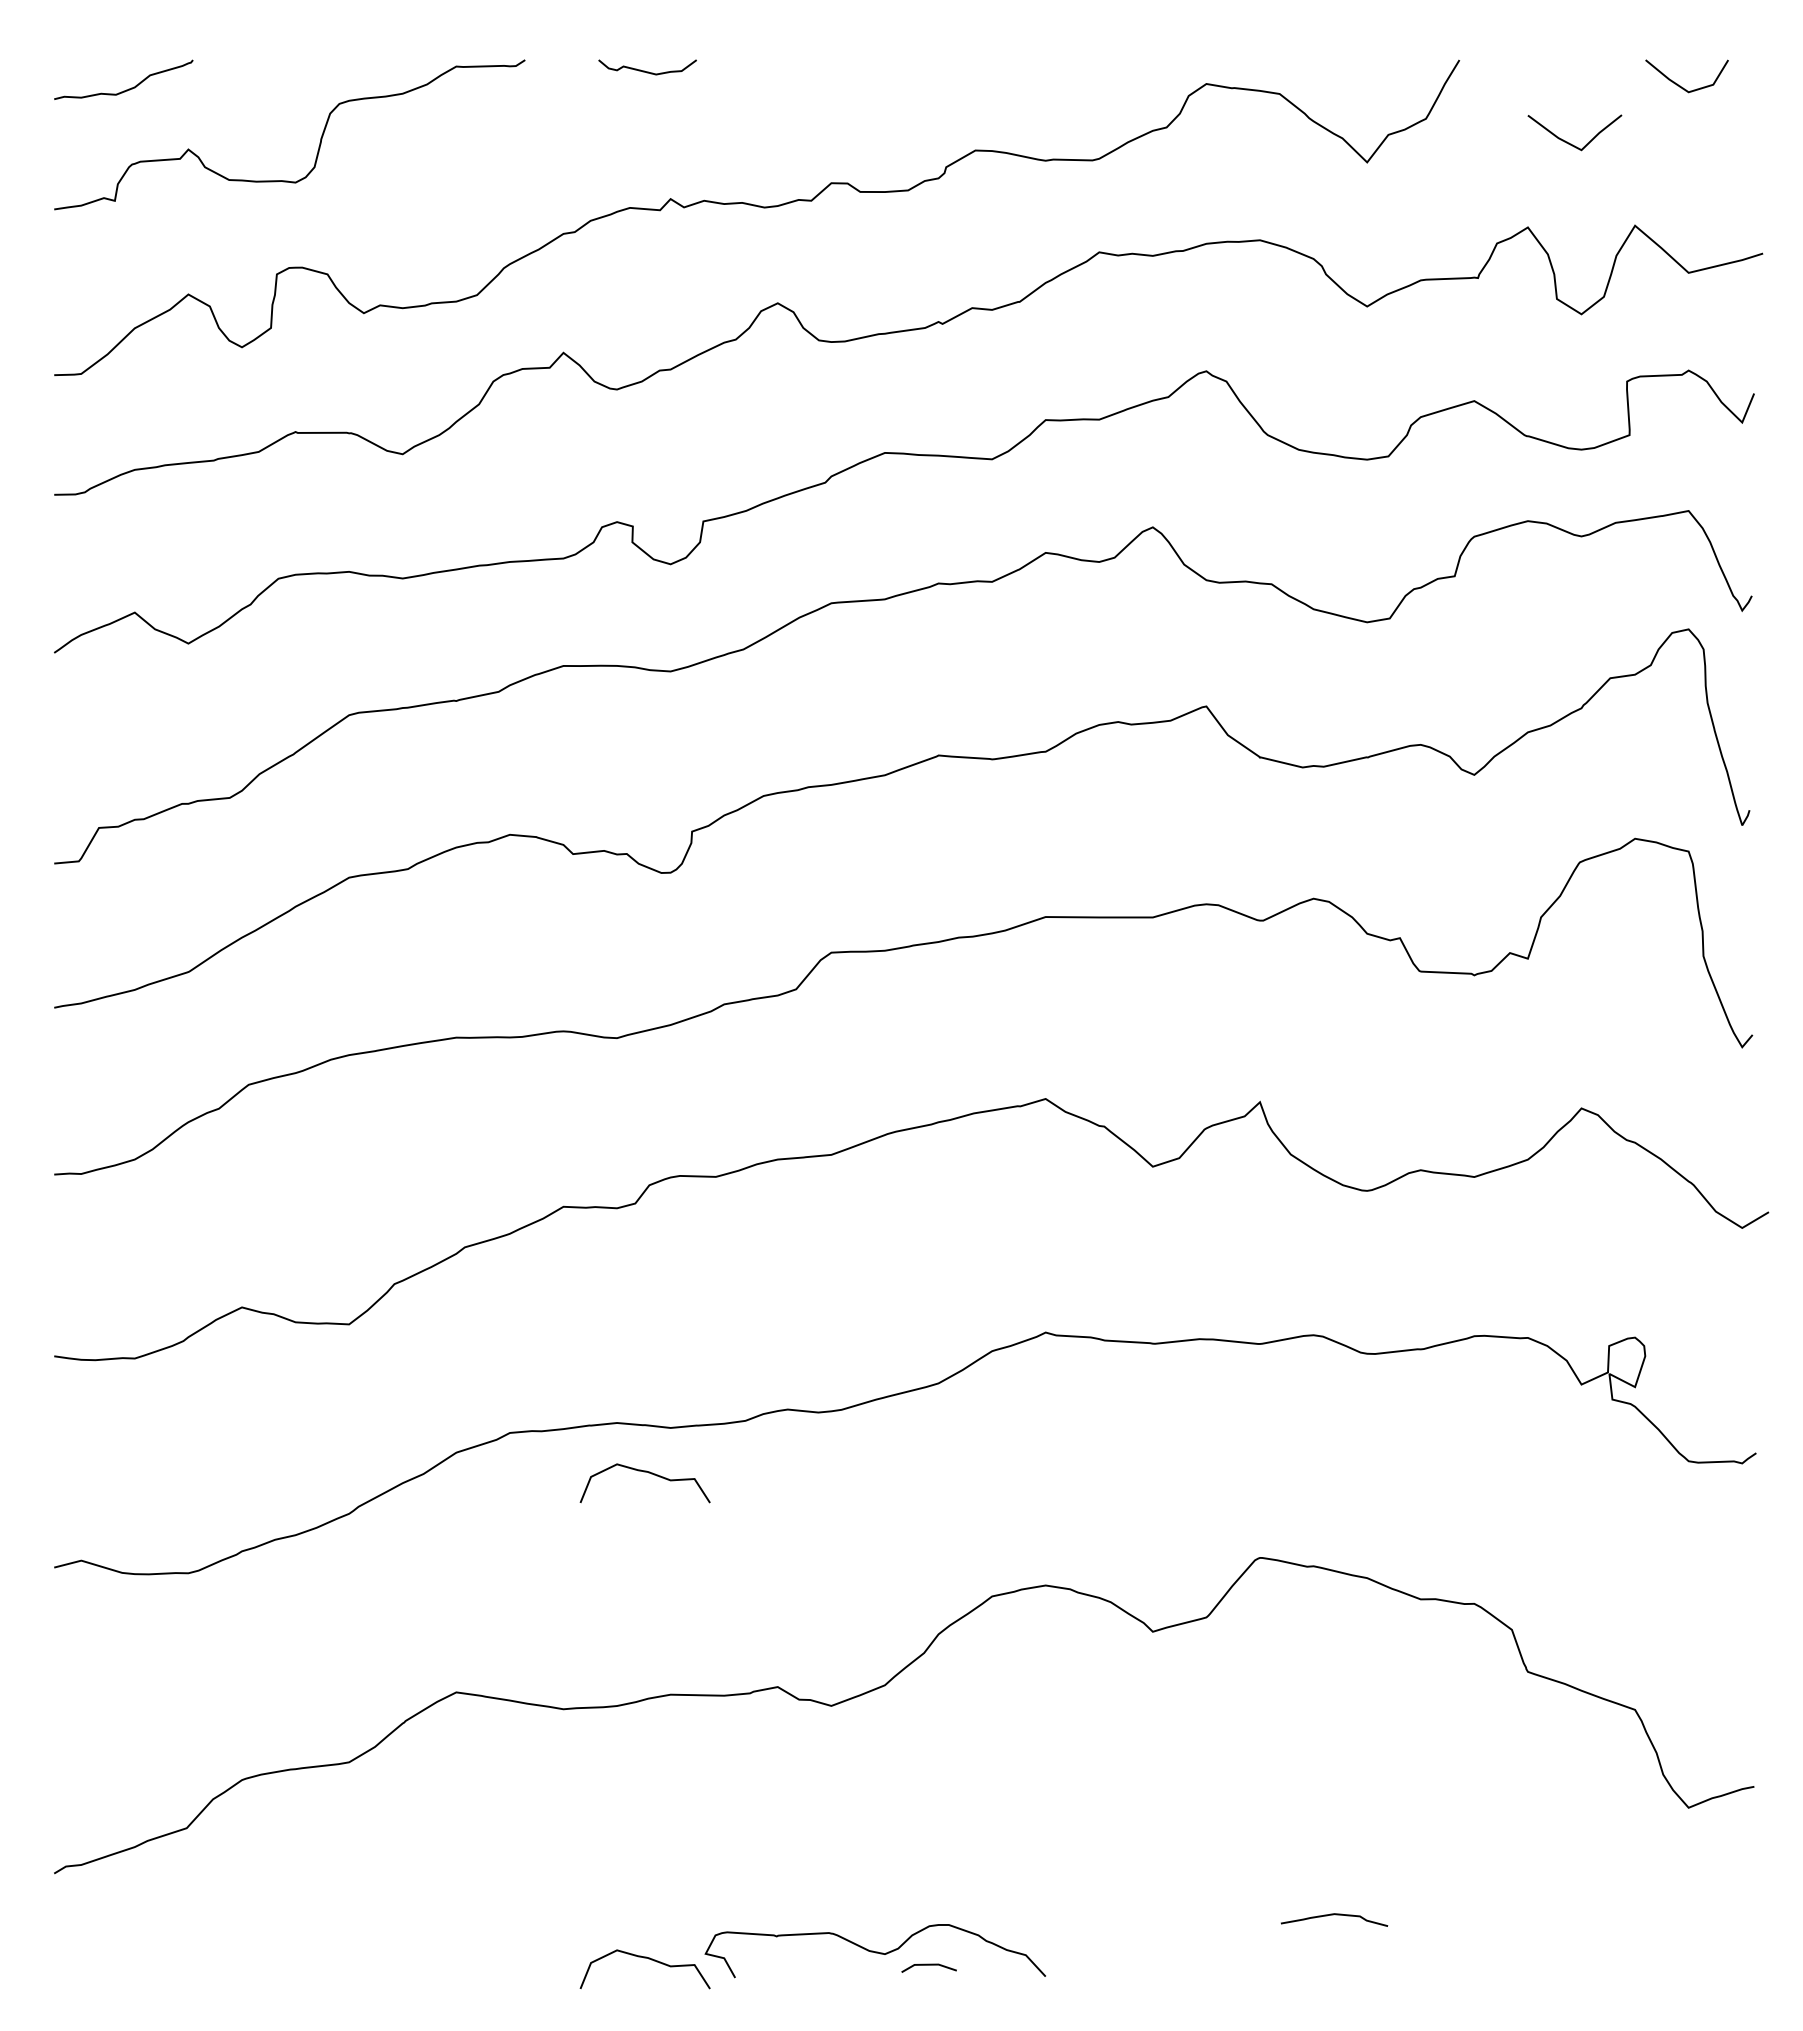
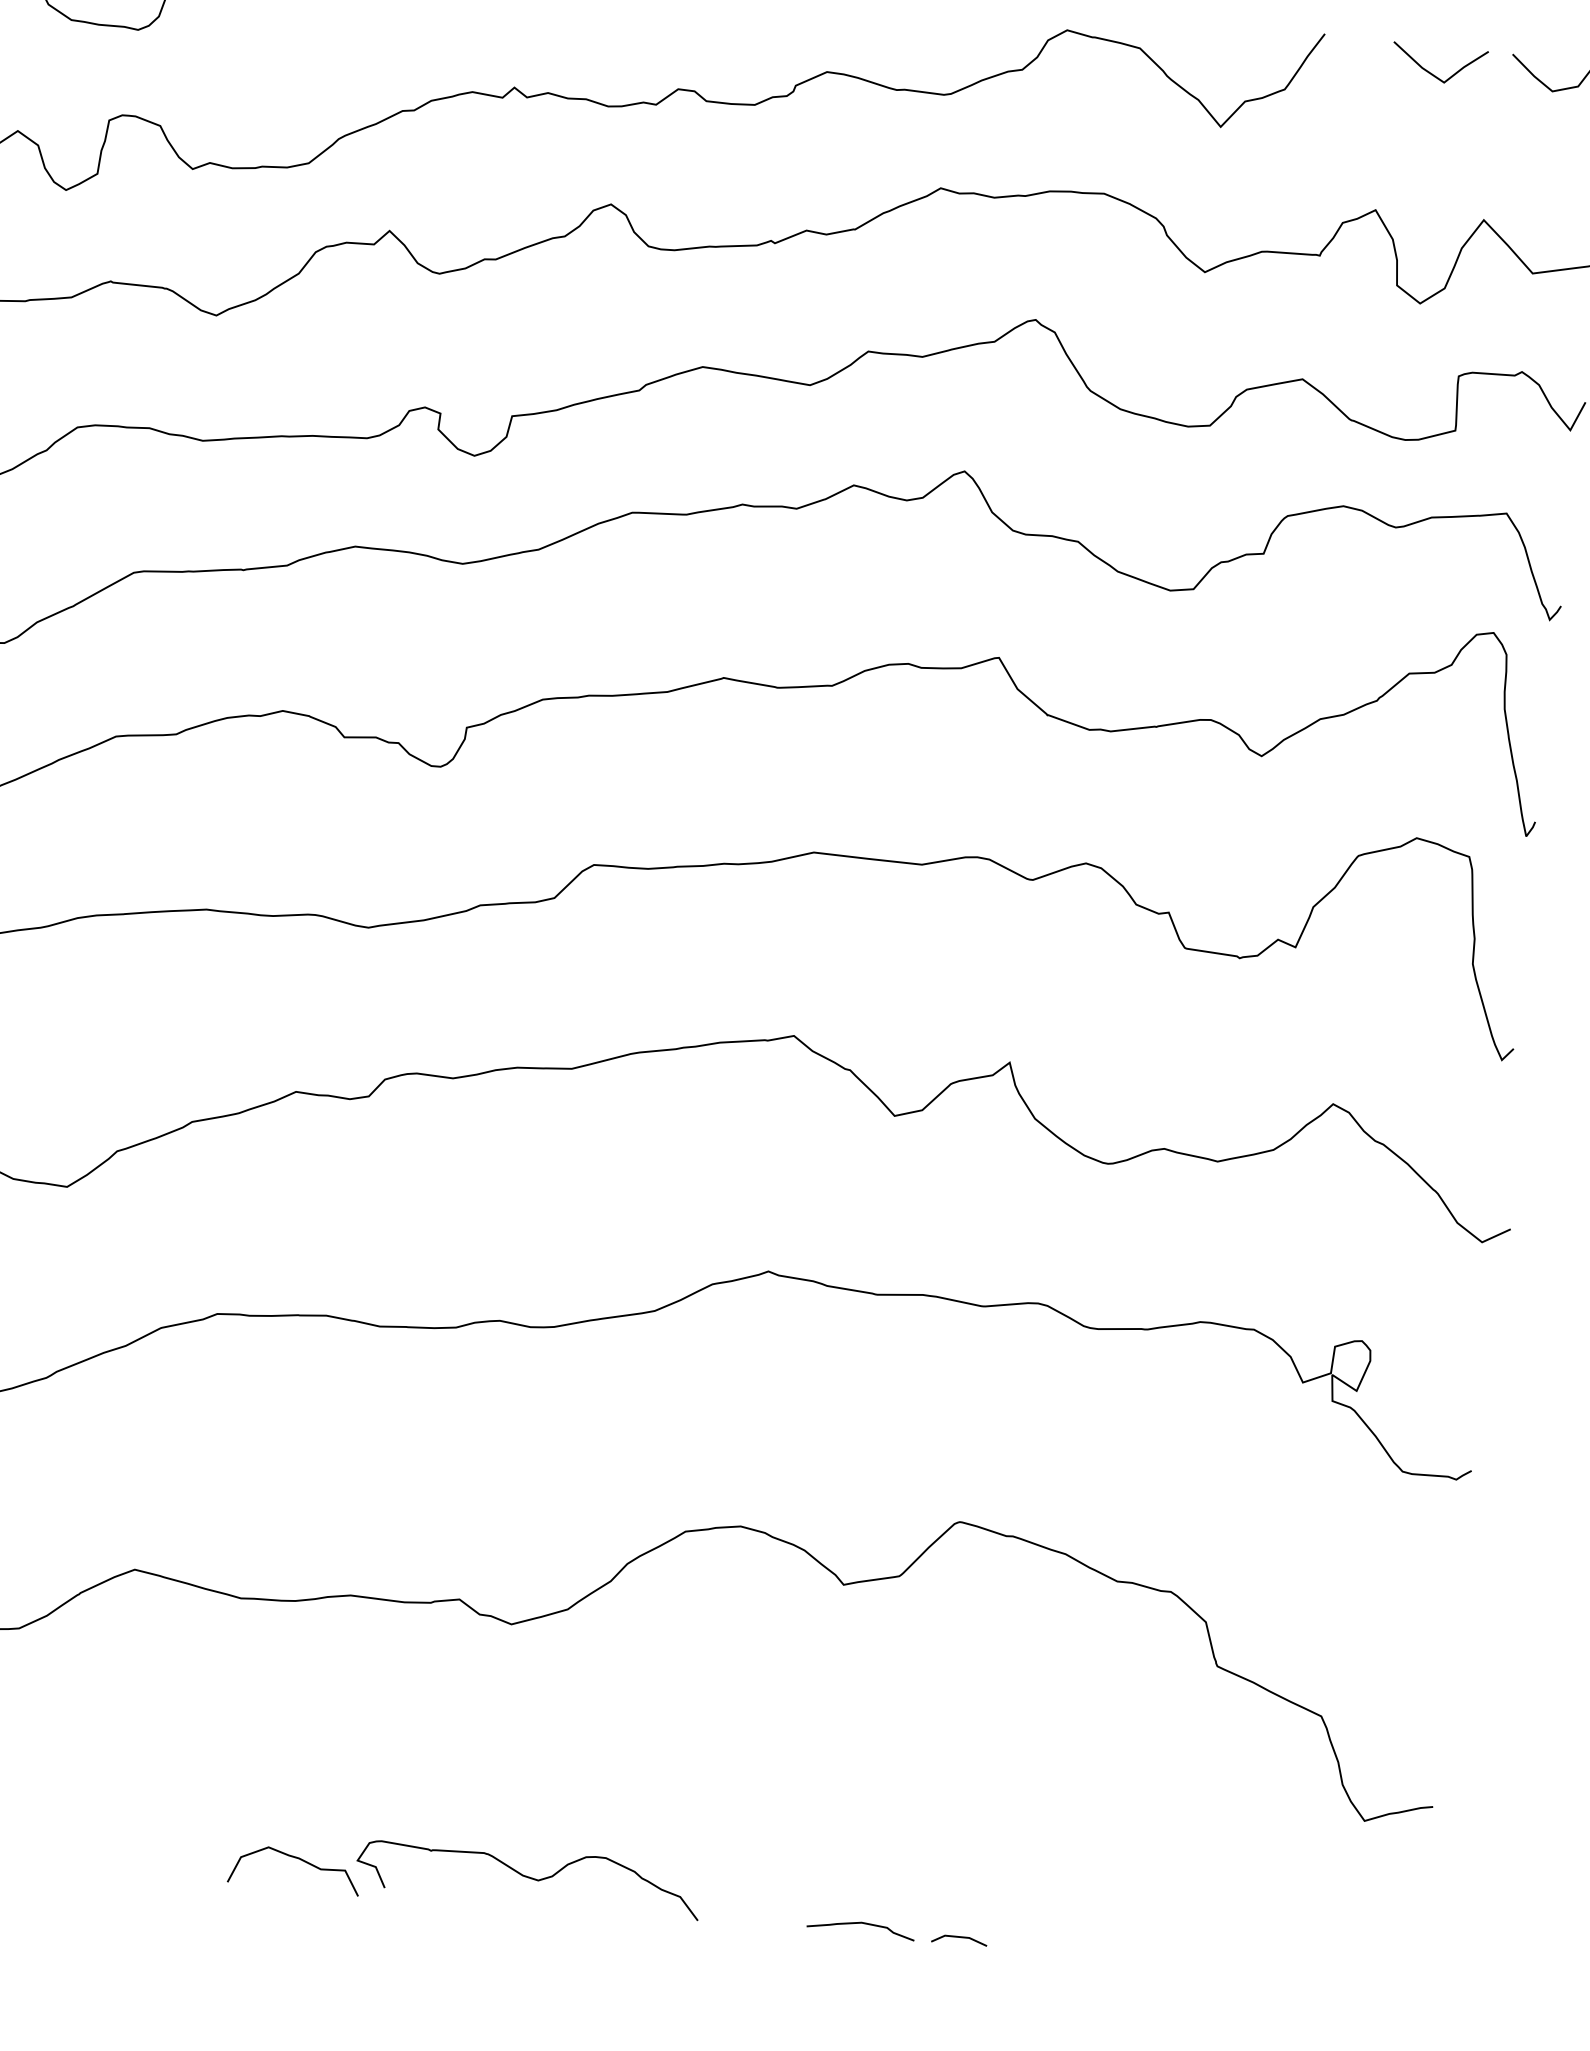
curve: (1569, 142) -> (1432, 73), moved
curve: (648, 1473) -> (352, 1370), removed
curve: (1333, 1915) -> (860, 1924), moved
line: (928, 1965) -> (959, 1937), moved

